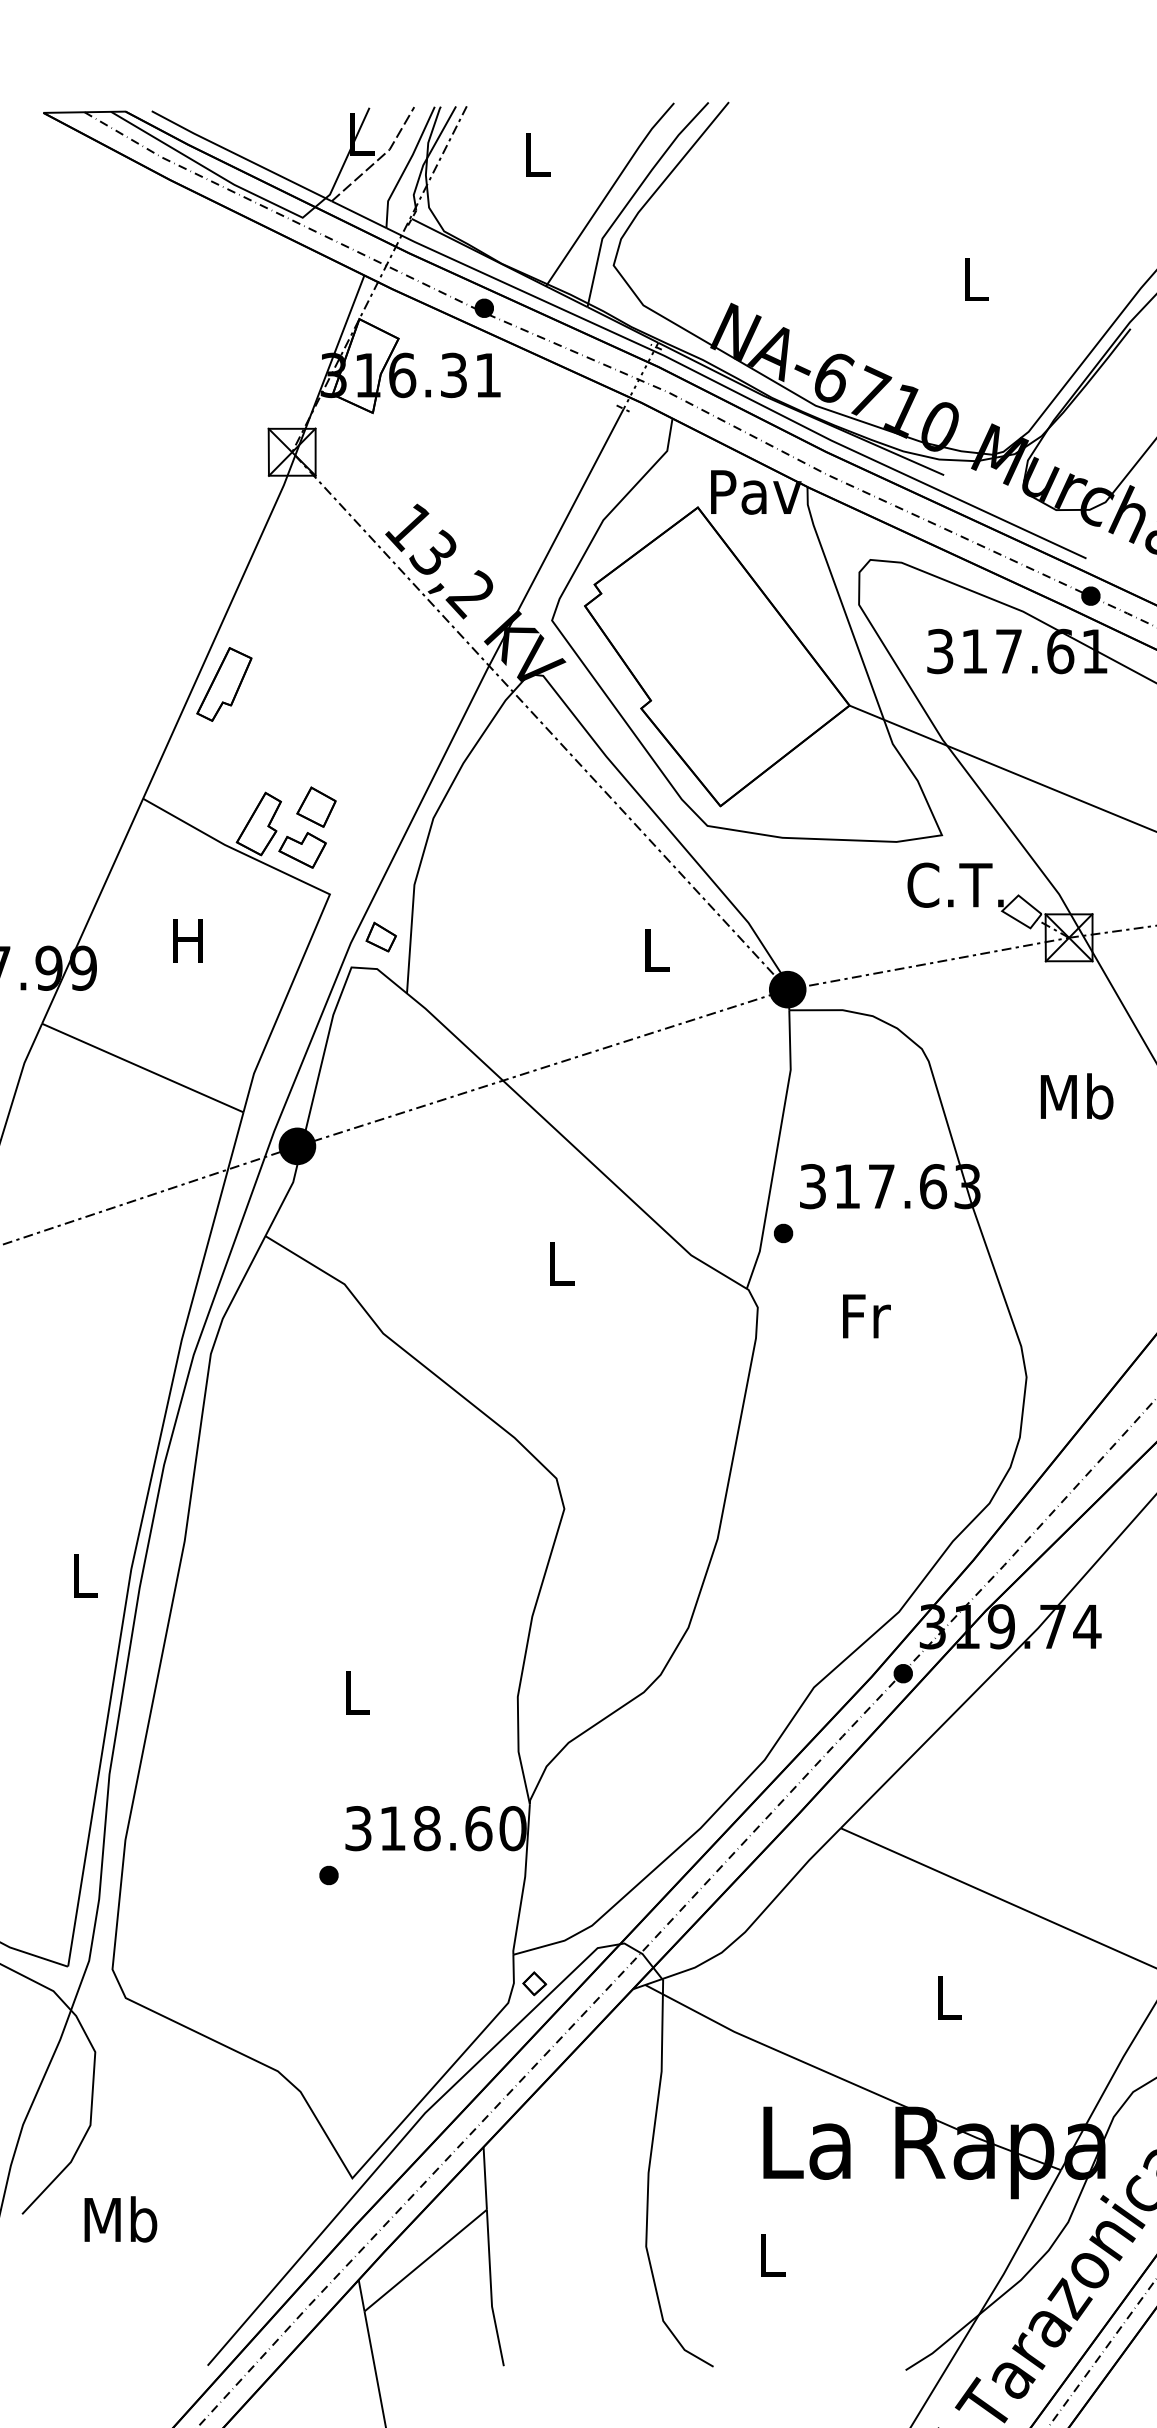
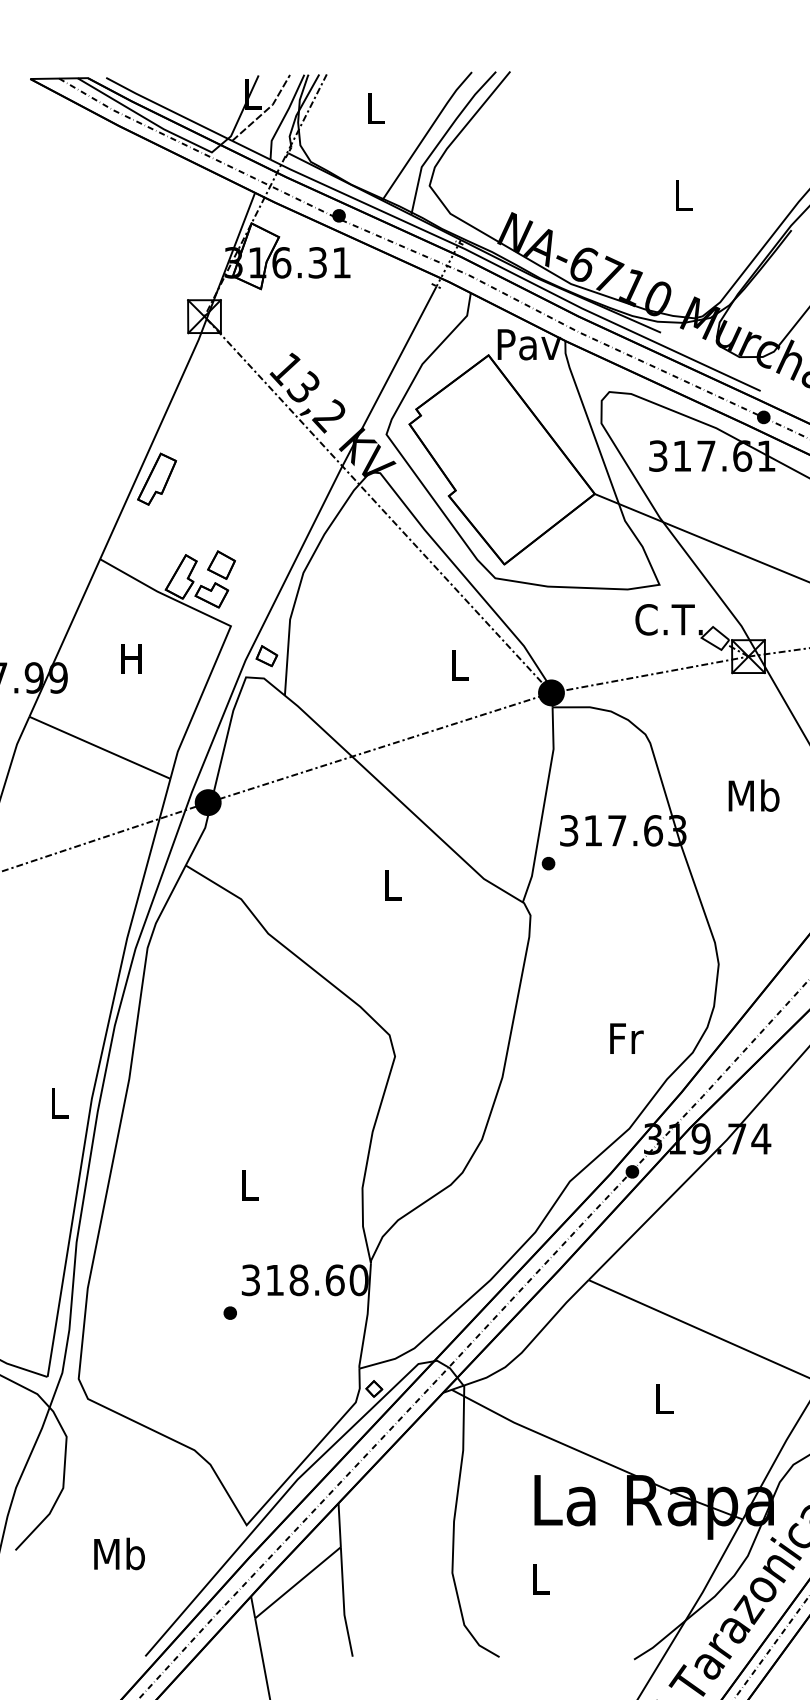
text: (1076, 1096) -> (753, 795), moved
text: (866, 1316) -> (626, 1038), moved
text: (120, 2218) -> (119, 1553), moved

